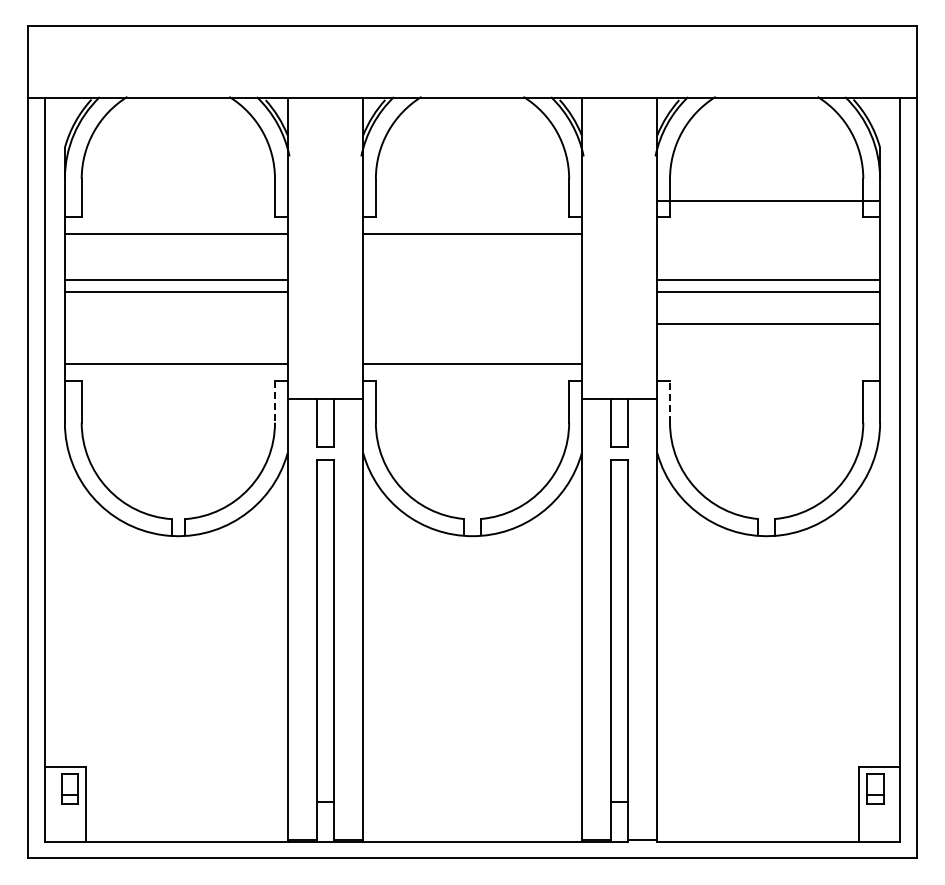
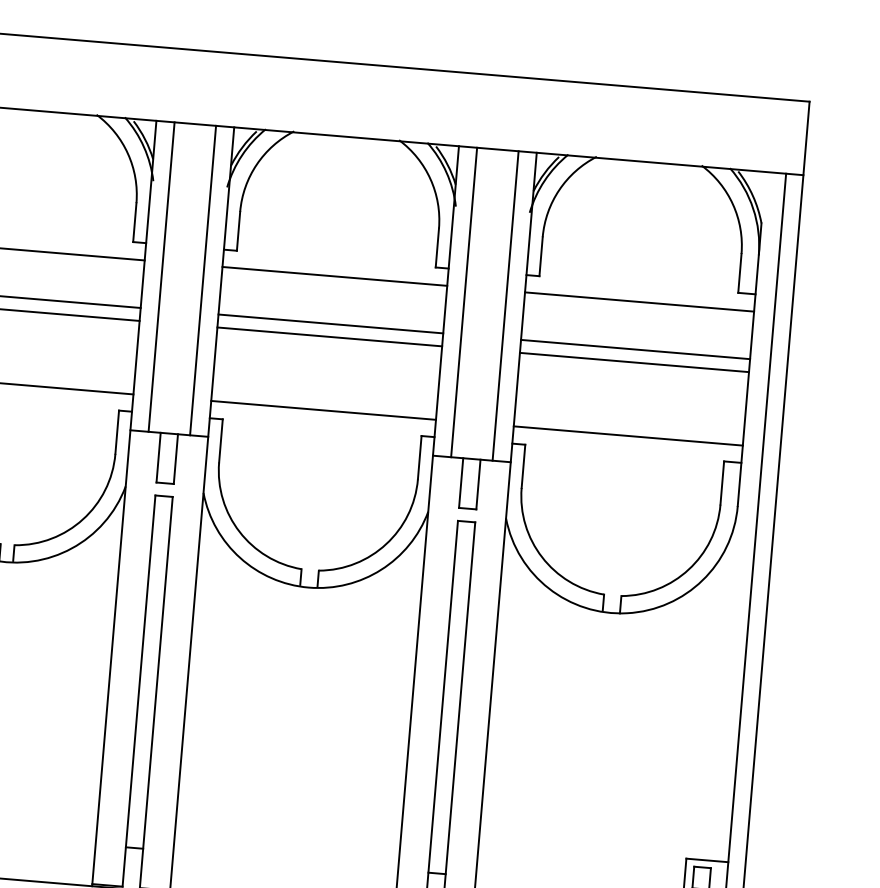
line: (768, 200) -> (639, 301), moved
line: (305, 247) -> (161, 276), added
line: (345, 247) -> (203, 279), added
line: (599, 247) -> (464, 301), added
line: (639, 247) -> (505, 305), added
line: (472, 279) -> (330, 323), added
line: (472, 292) -> (329, 336), added
line: (768, 323) -> (628, 435), moved
line: (670, 401) -> (524, 466), dashed -> solid
line: (275, 402) -> (117, 433), dashed -> solid

